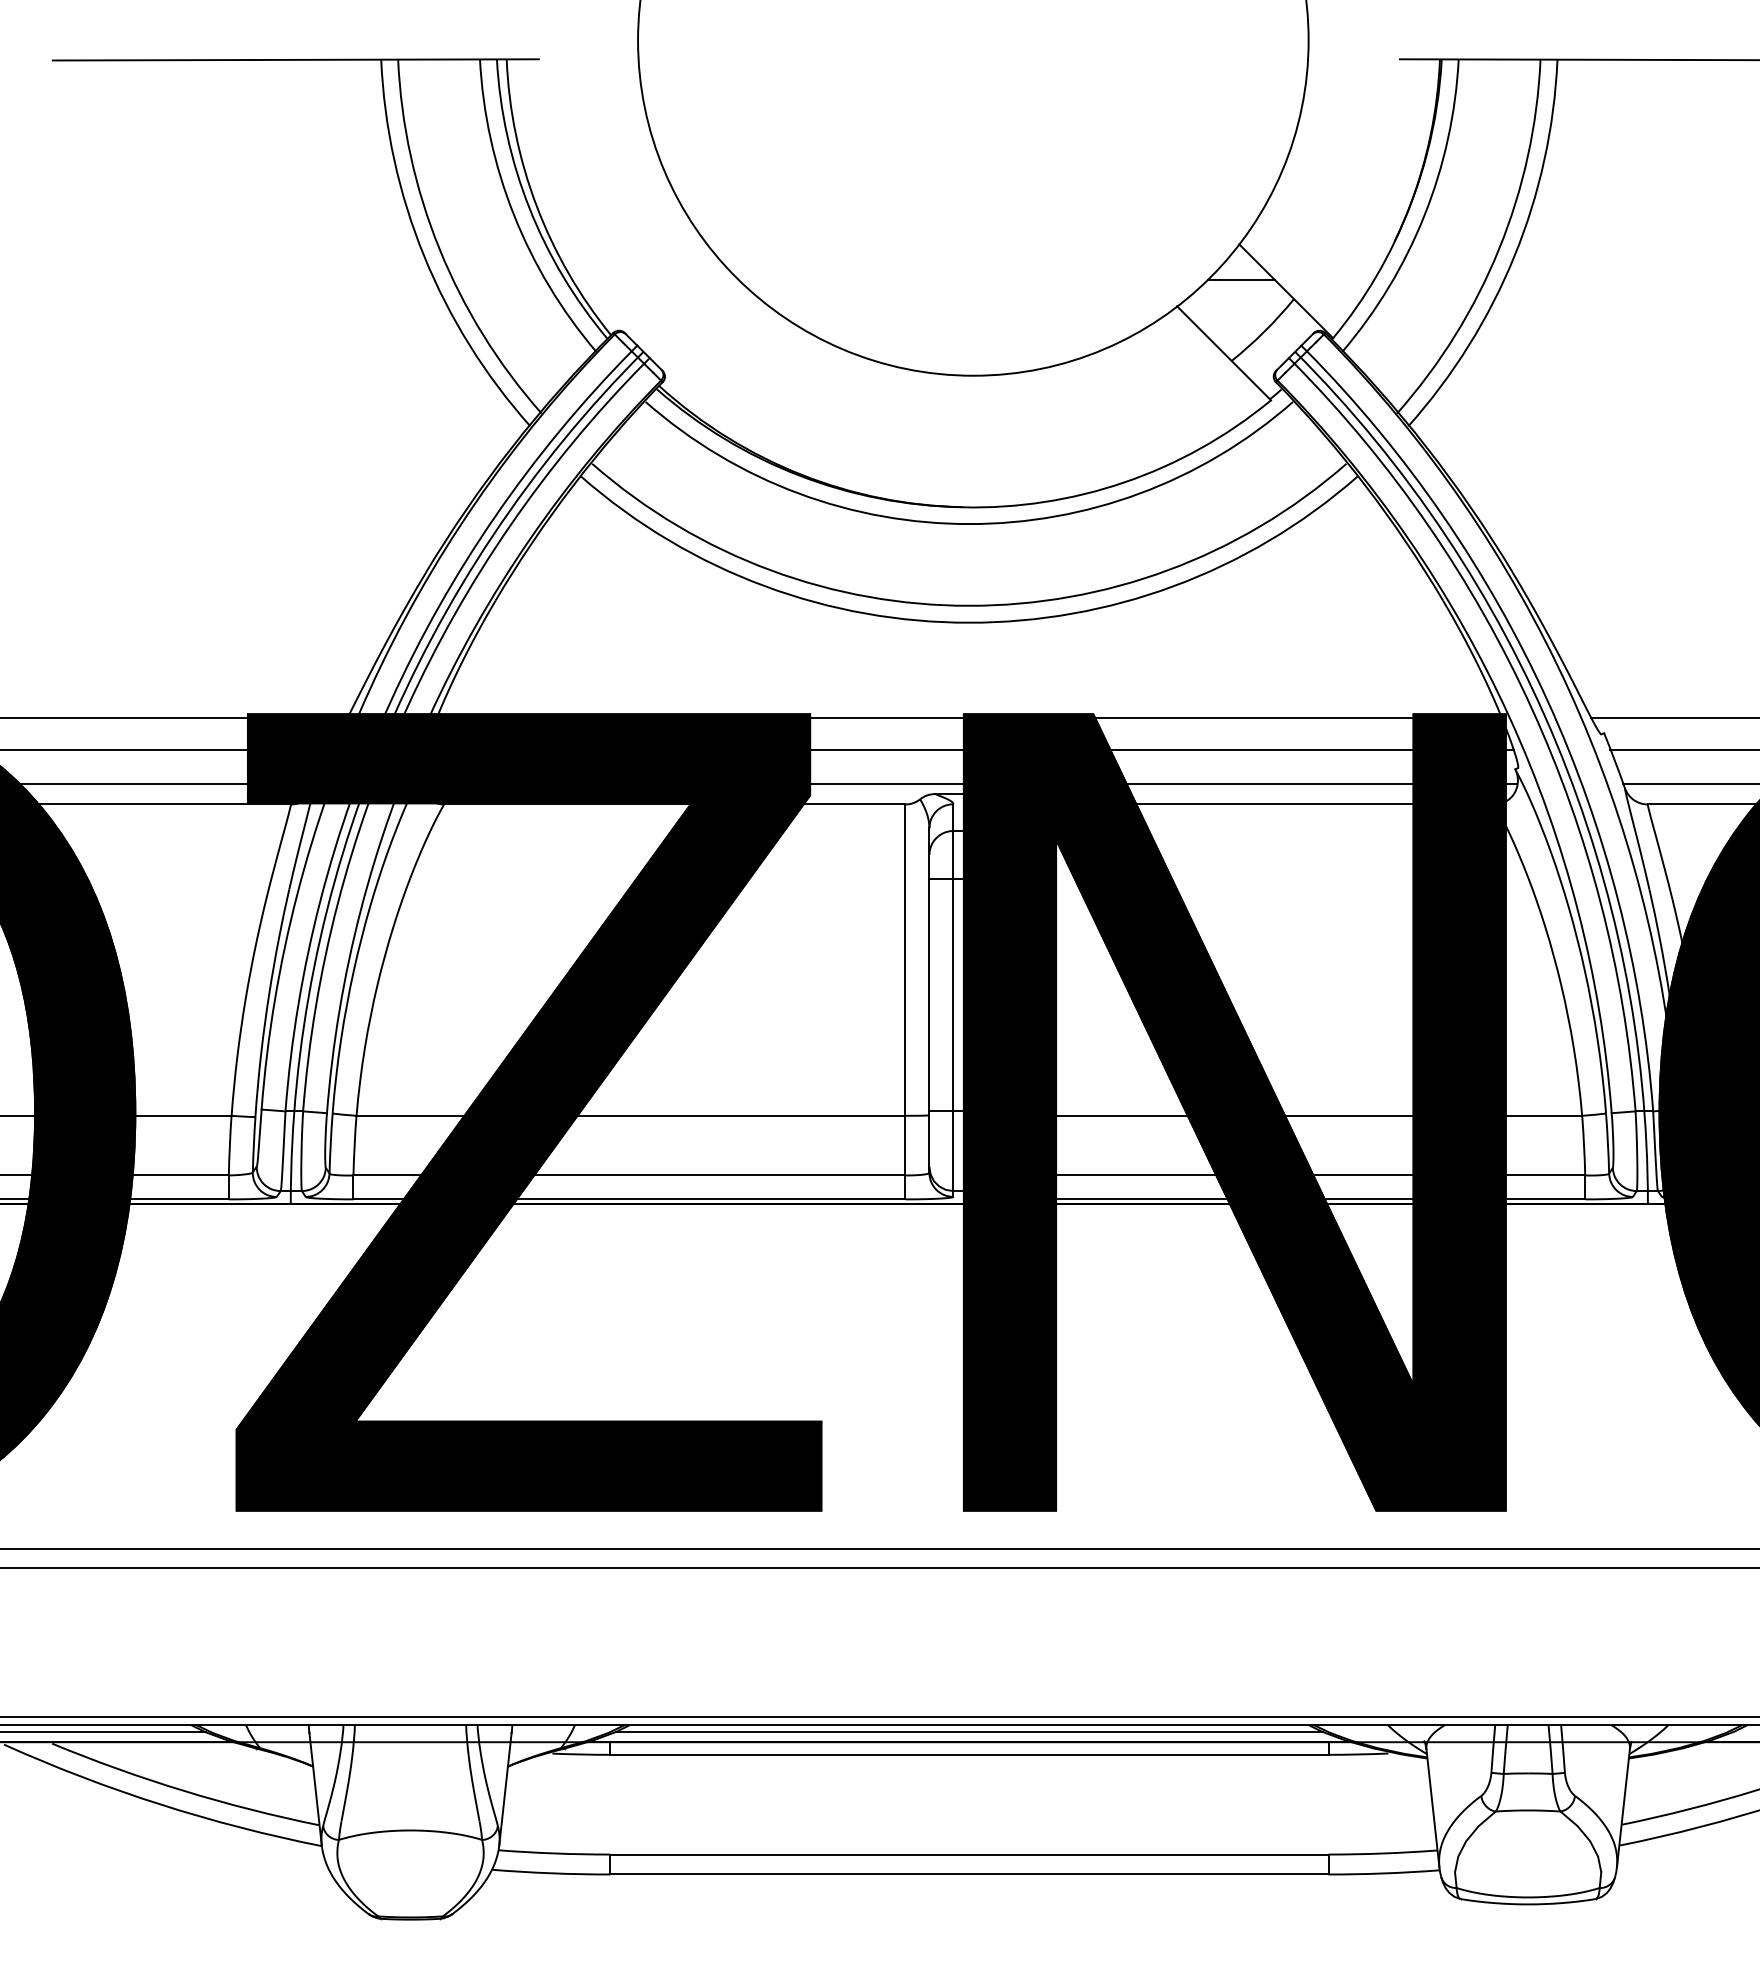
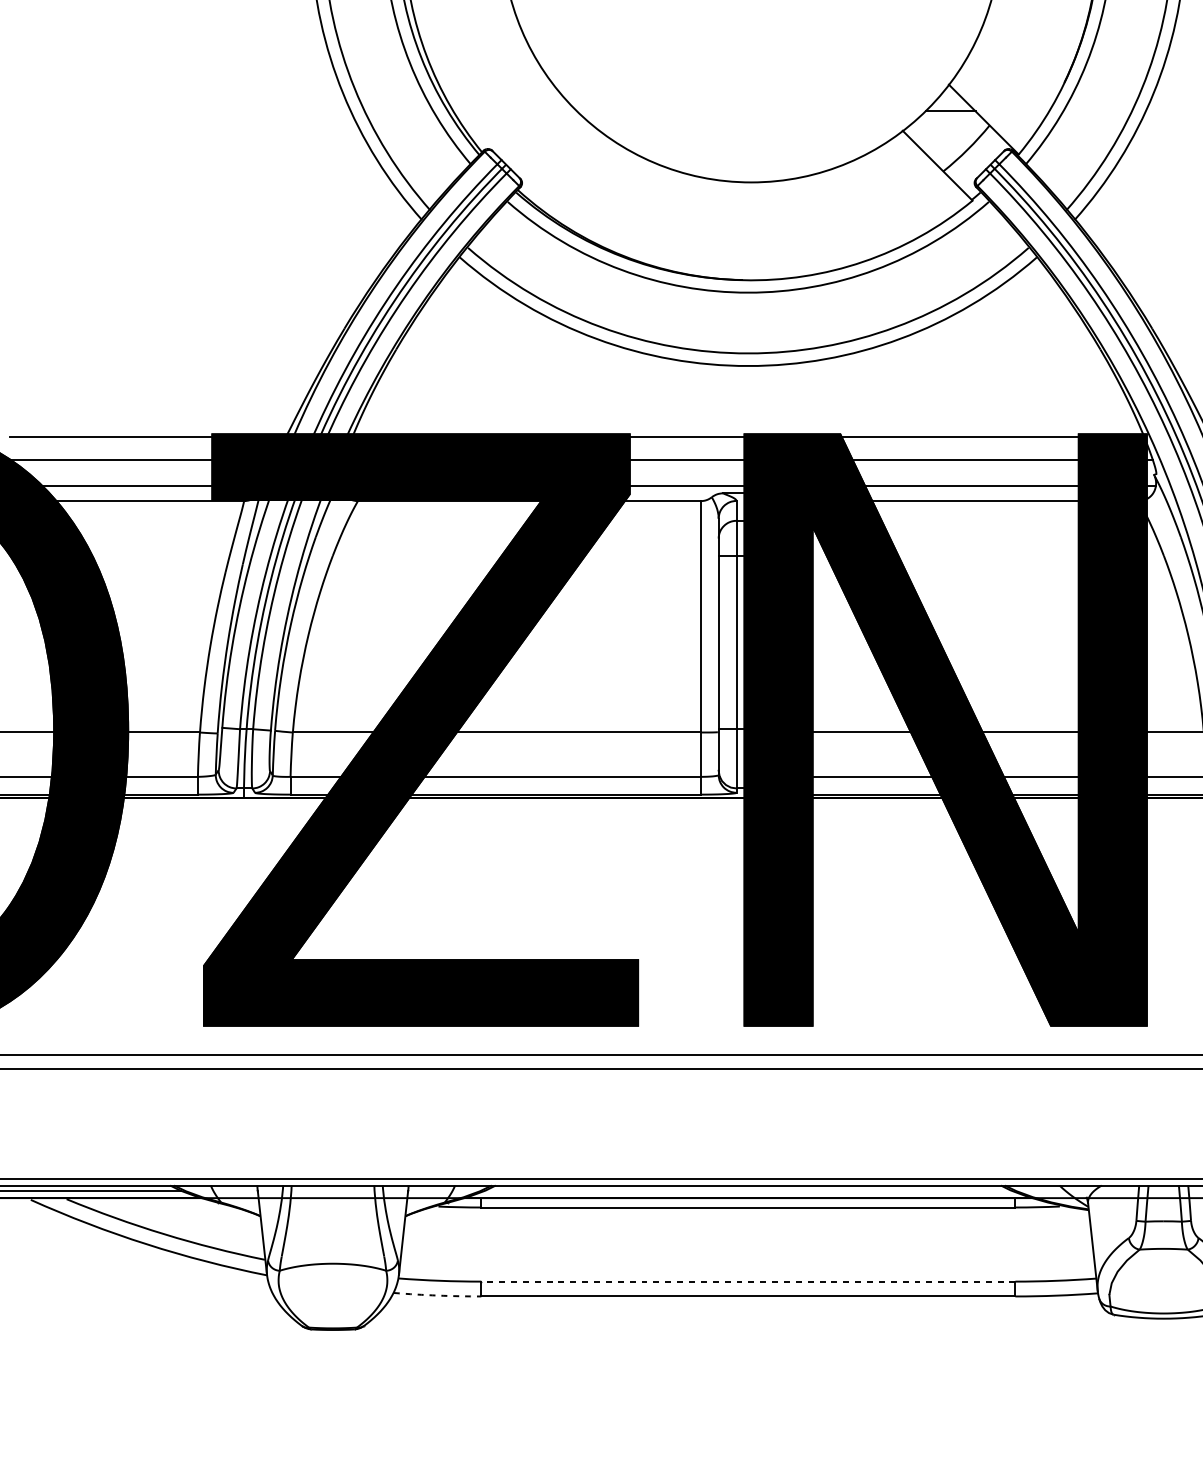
line: (969, 1732) -> (748, 1190), removed
line: (968, 1854) -> (747, 1281), solid -> dashed
arc: (551, 1873) -> (437, 1295), solid -> dashed

